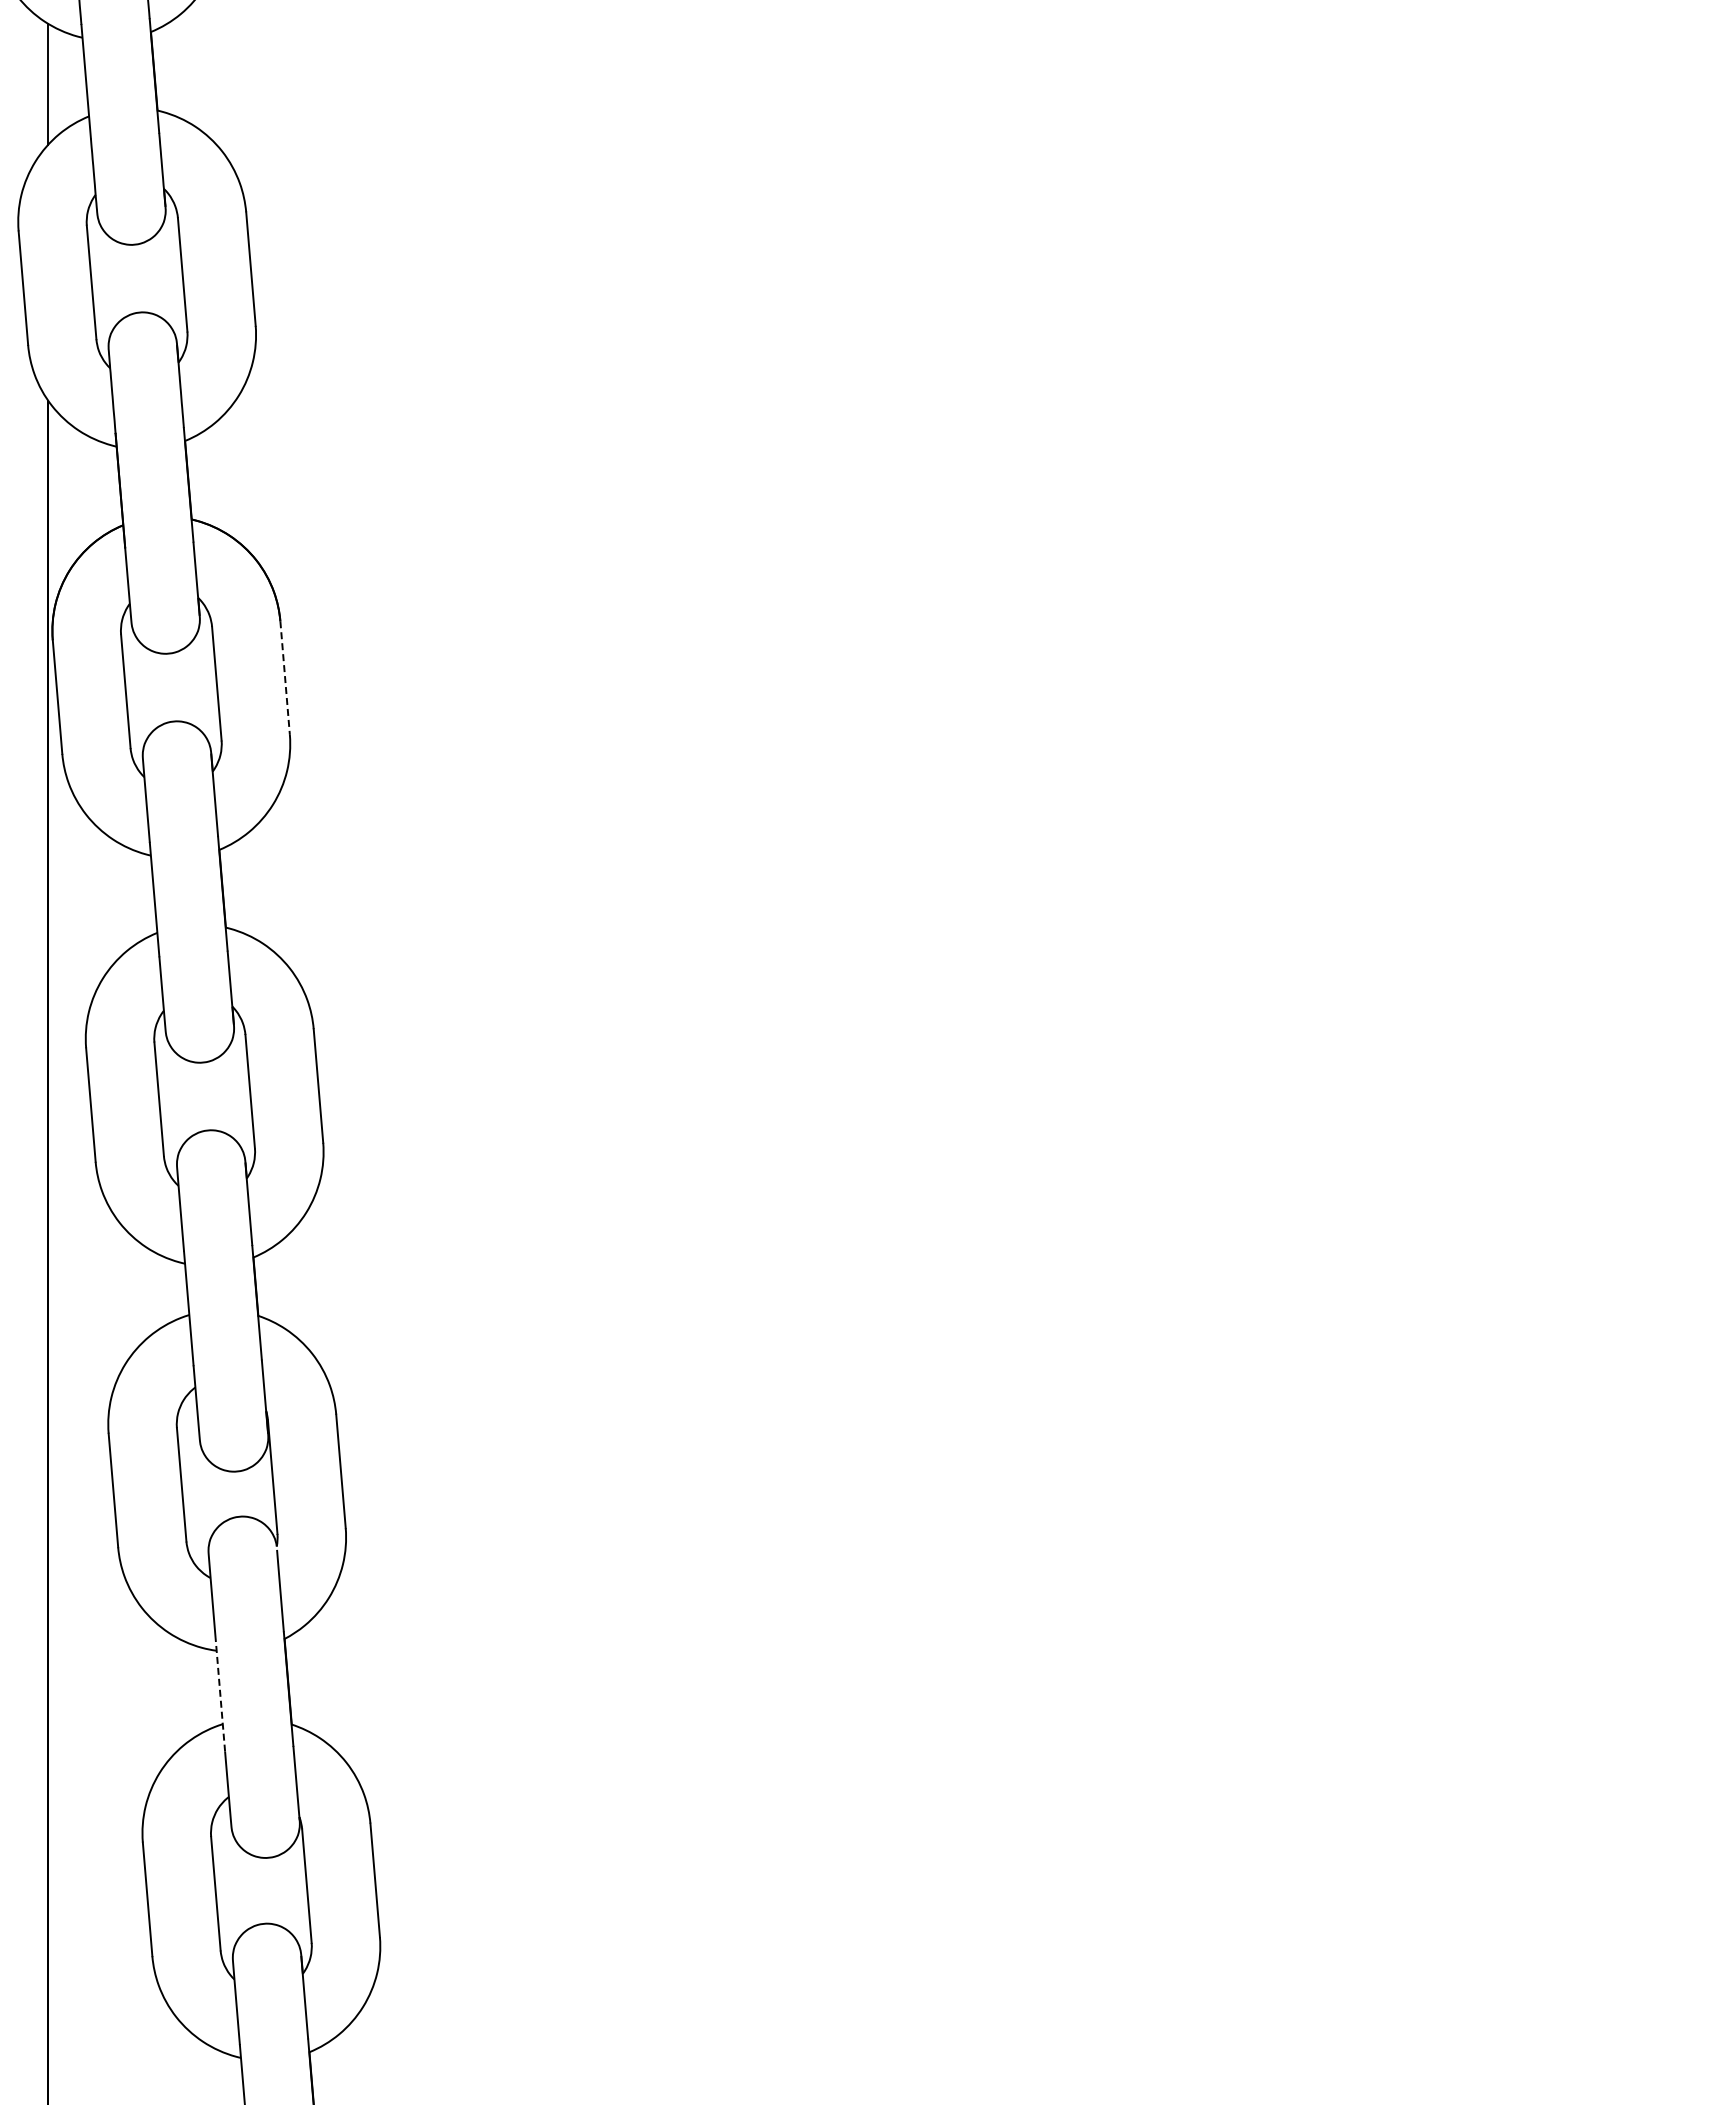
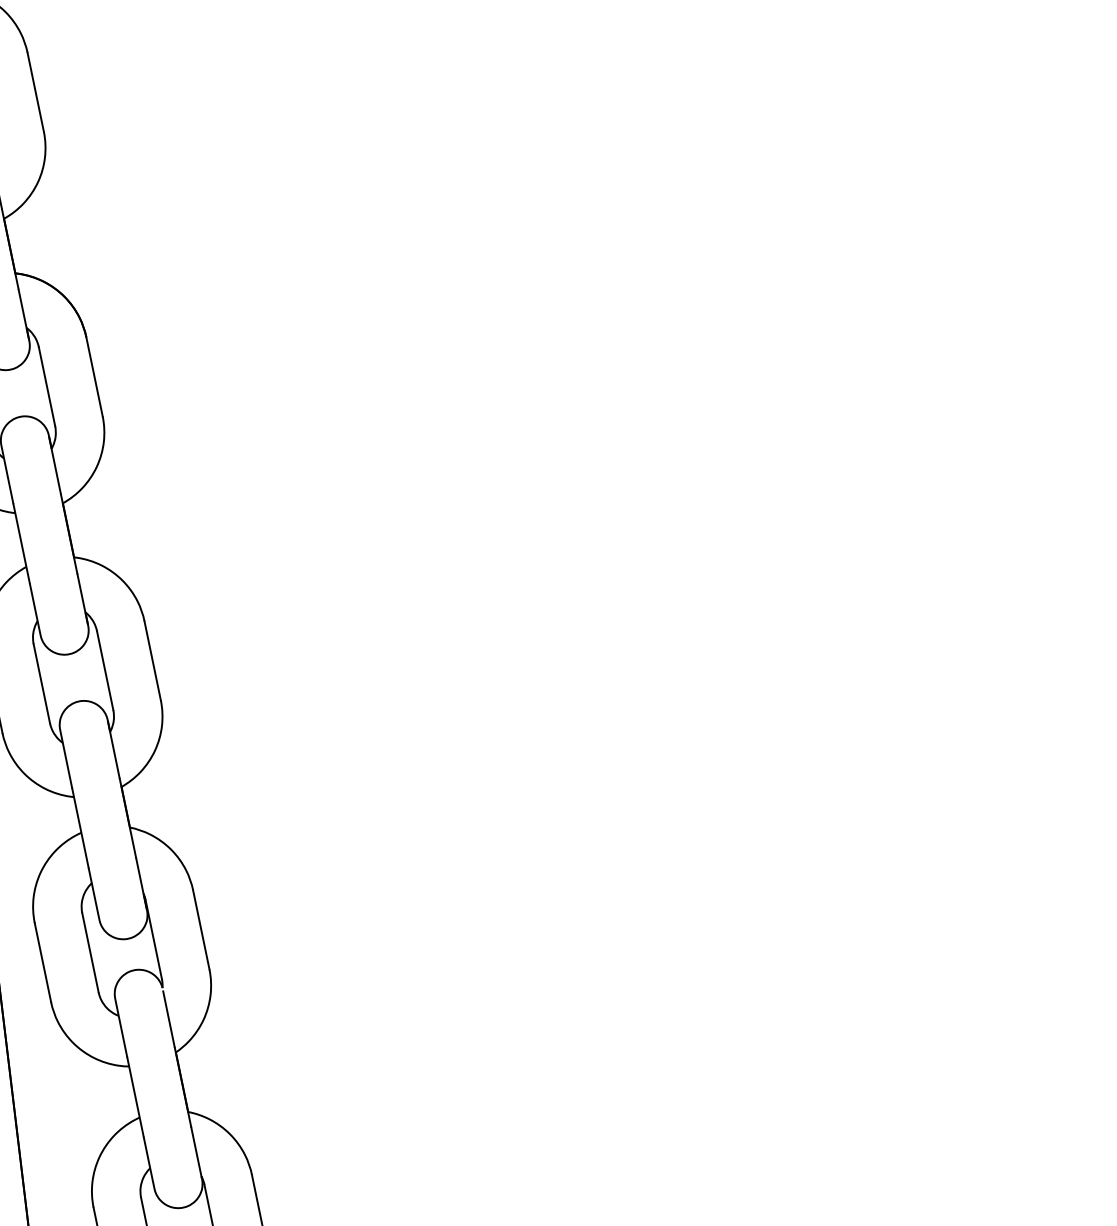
line: (285, 678) -> (94, 377), dashed -> solid
line: (220, 1694) -> (135, 1096), dashed -> solid

